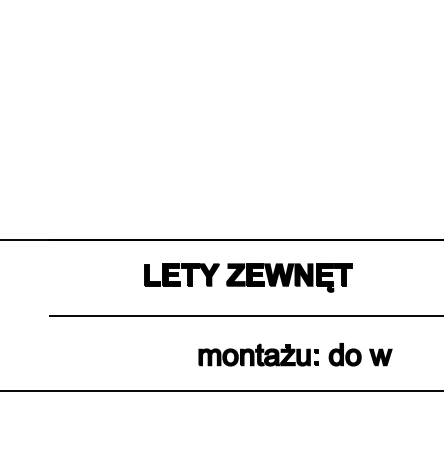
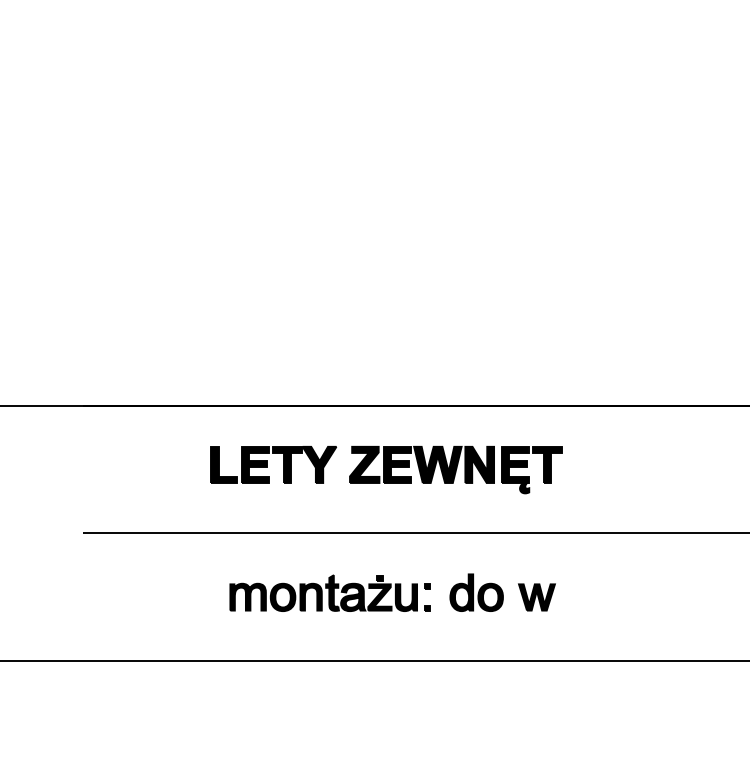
part: (248, 277) -> (385, 469), moved
part: (295, 354) -> (392, 592), moved

